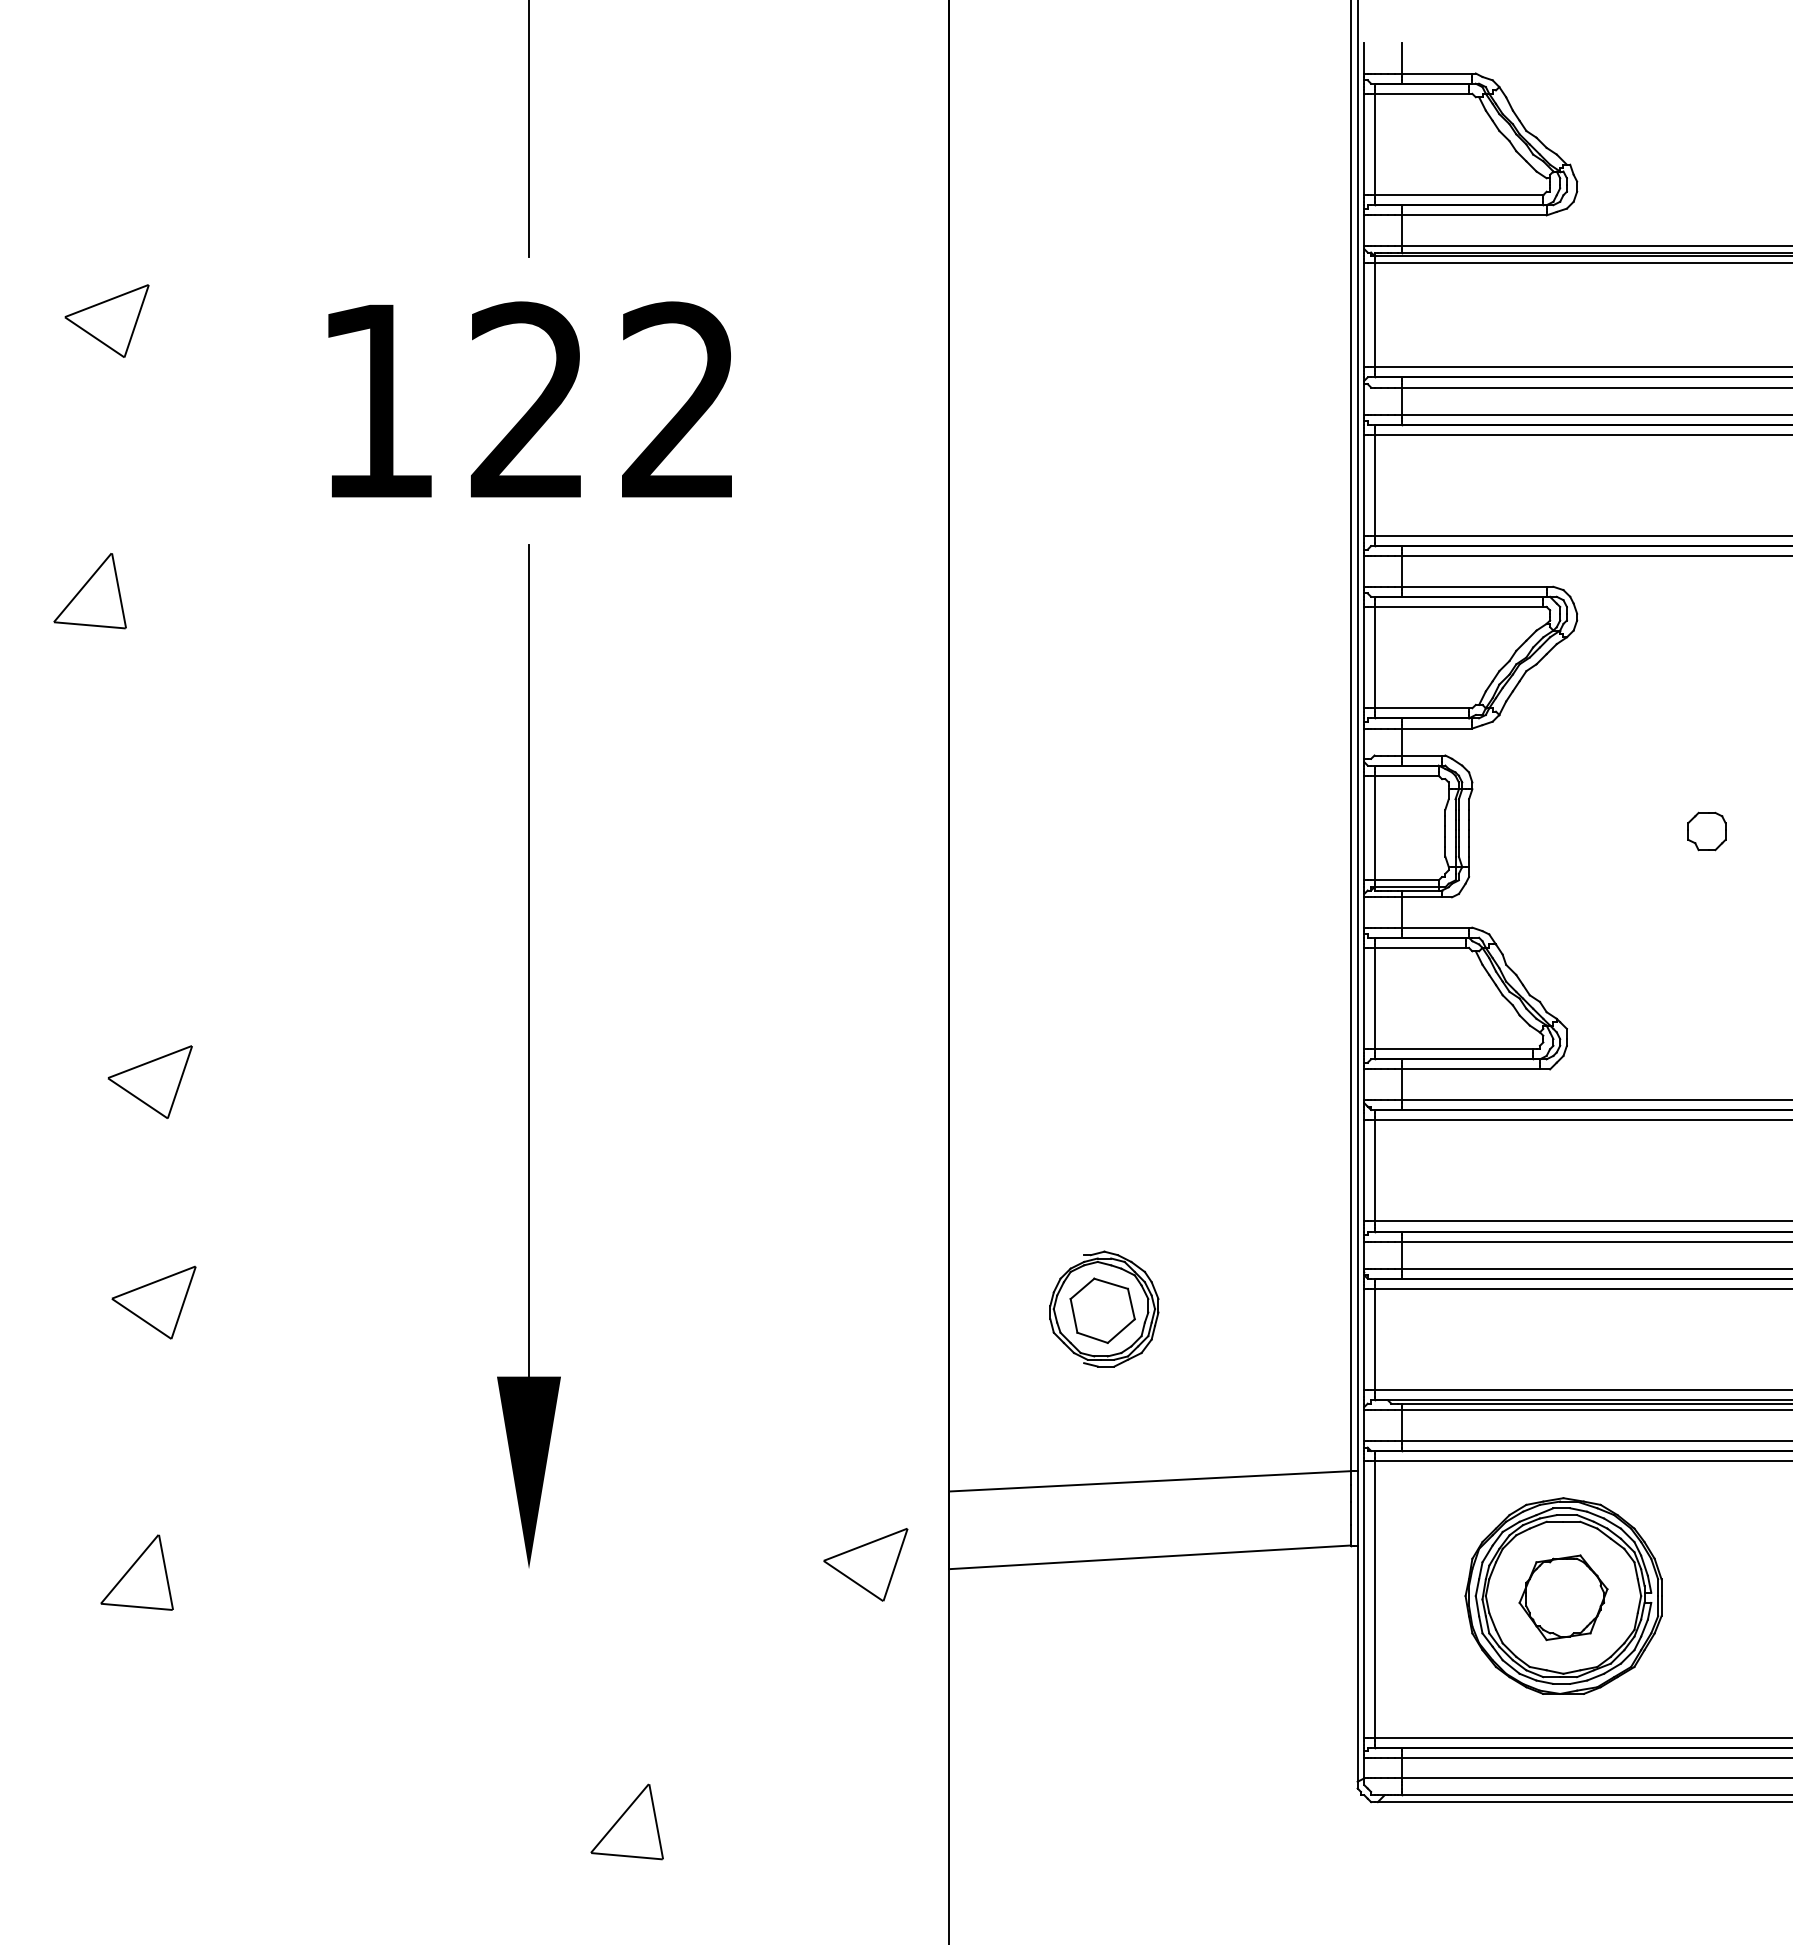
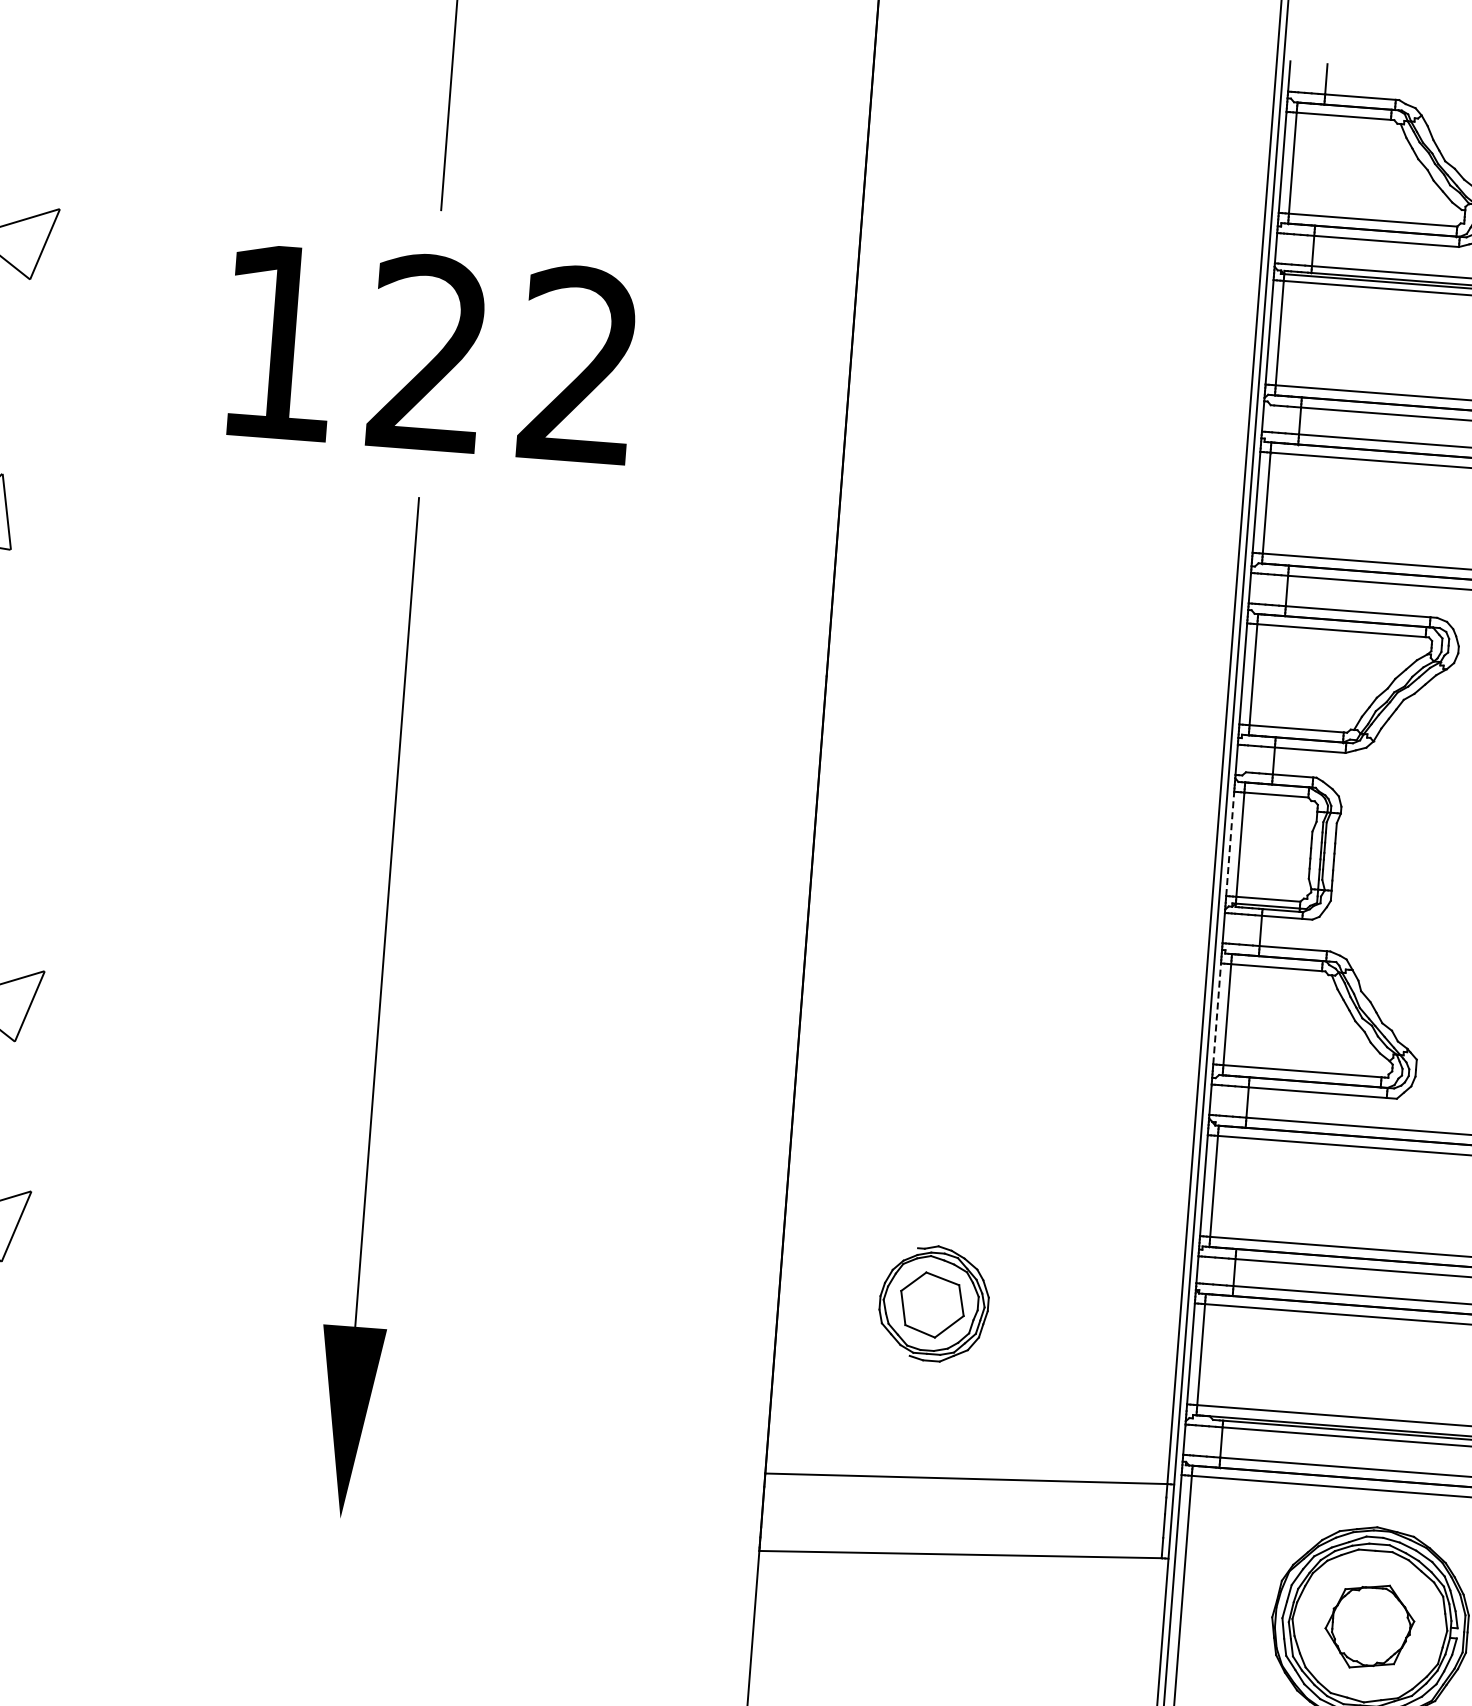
line: (1364, 827) -> (1230, 843), solid -> dashed
line: (1364, 998) -> (1217, 1013), solid -> dashed
part: (865, 1564) -> (676, 1539), removed

